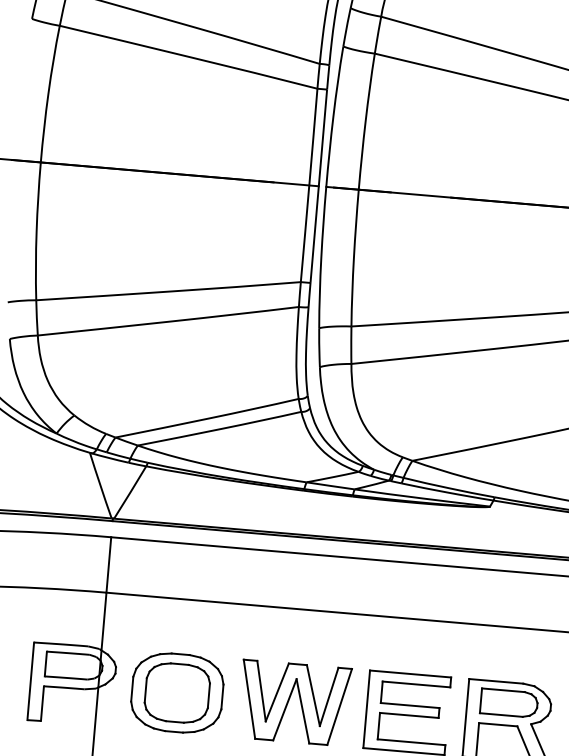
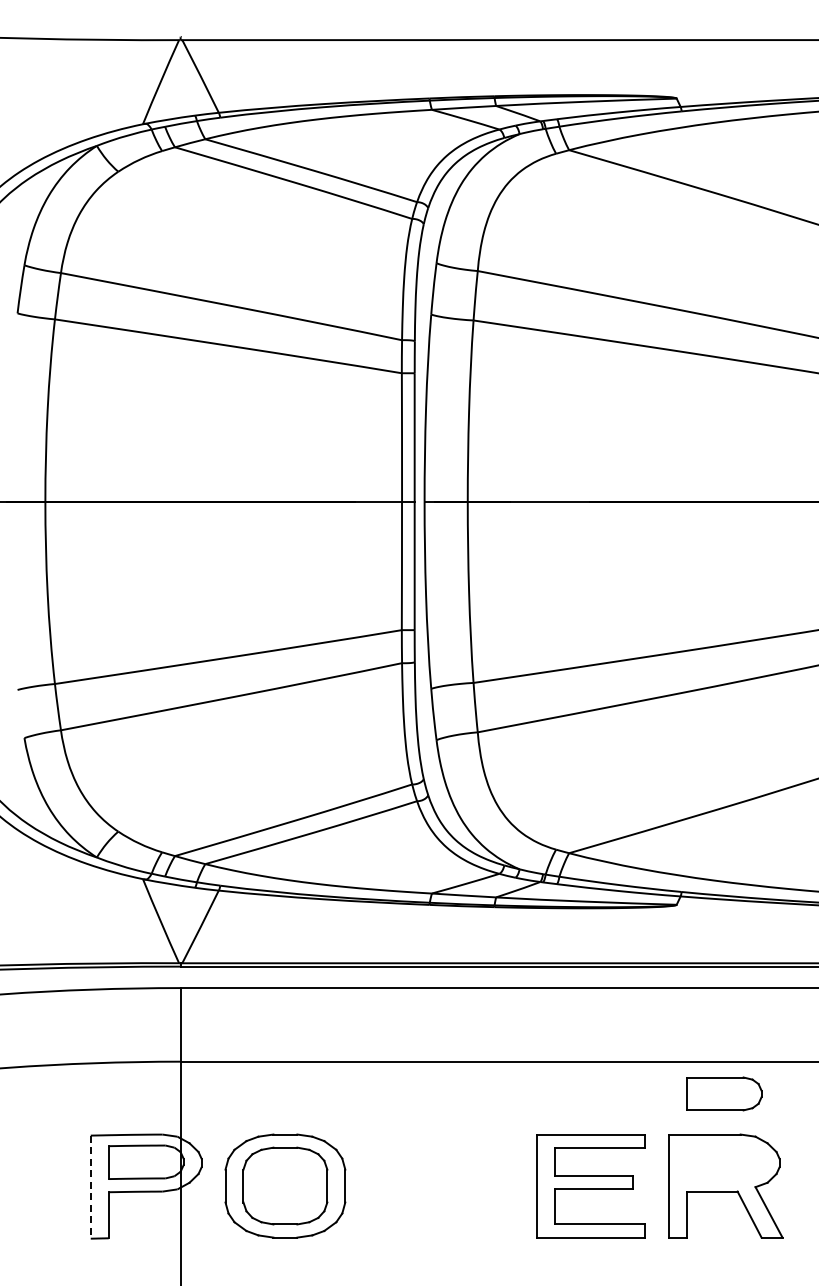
line: (30, 681) -> (90, 1187), solid -> dashed
part: (288, 702) -> (433, 1185), removed
part: (509, 702) -> (724, 1093), moved

